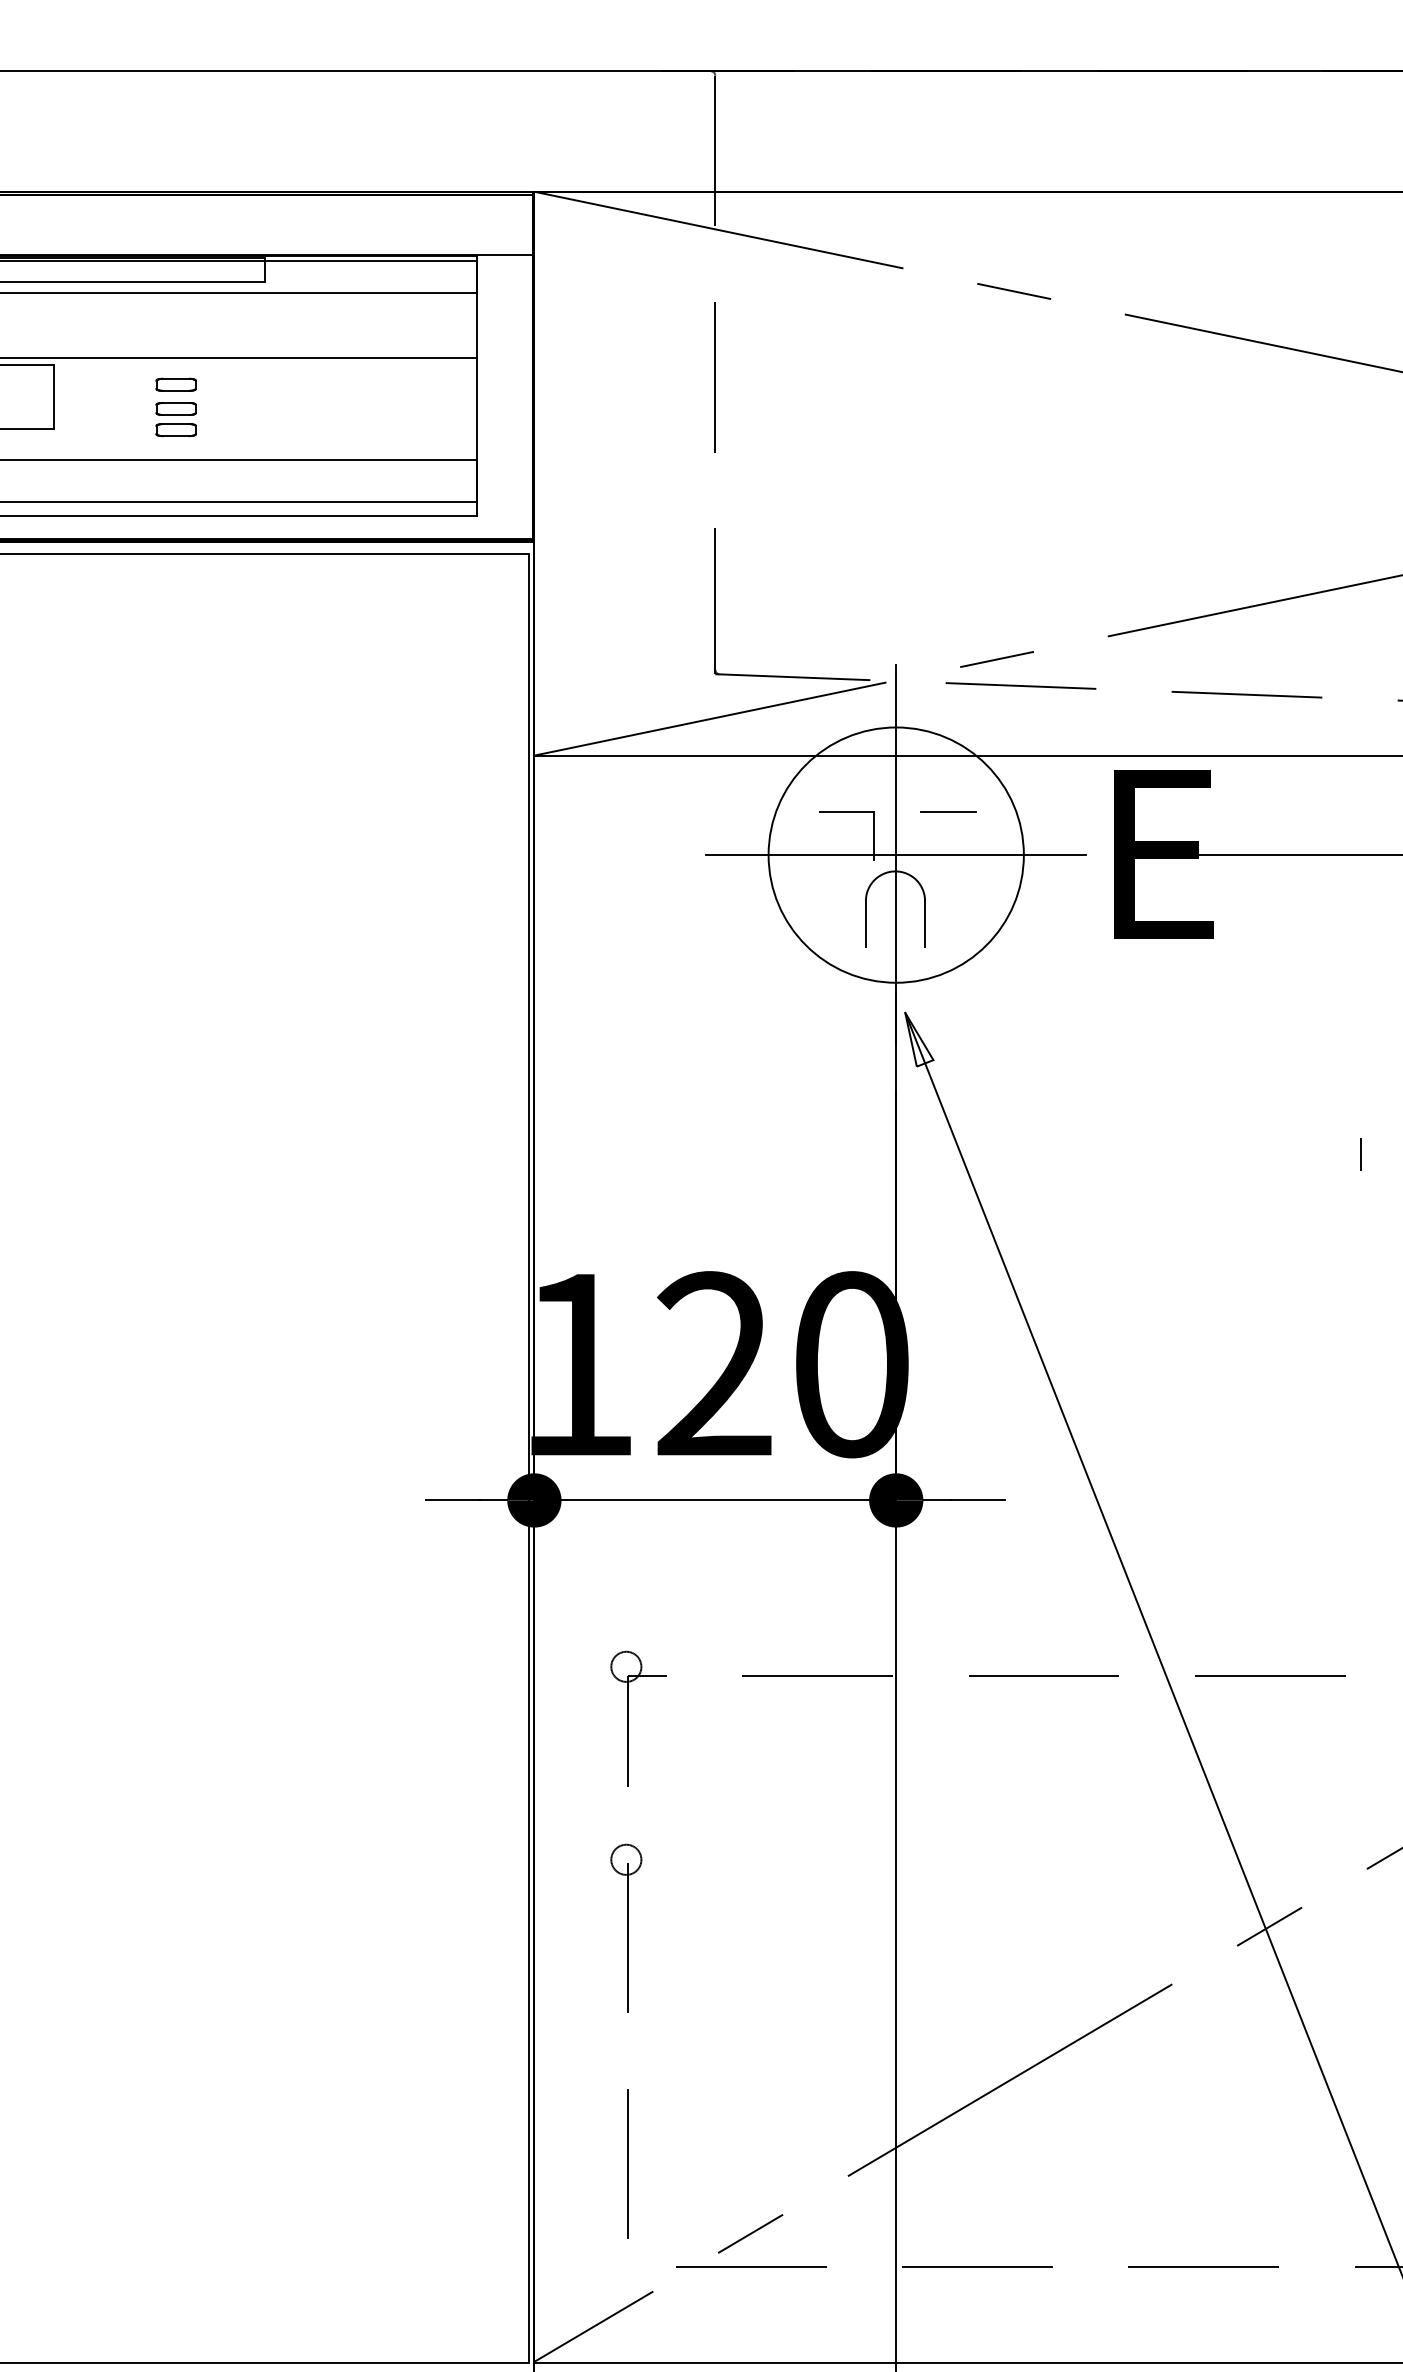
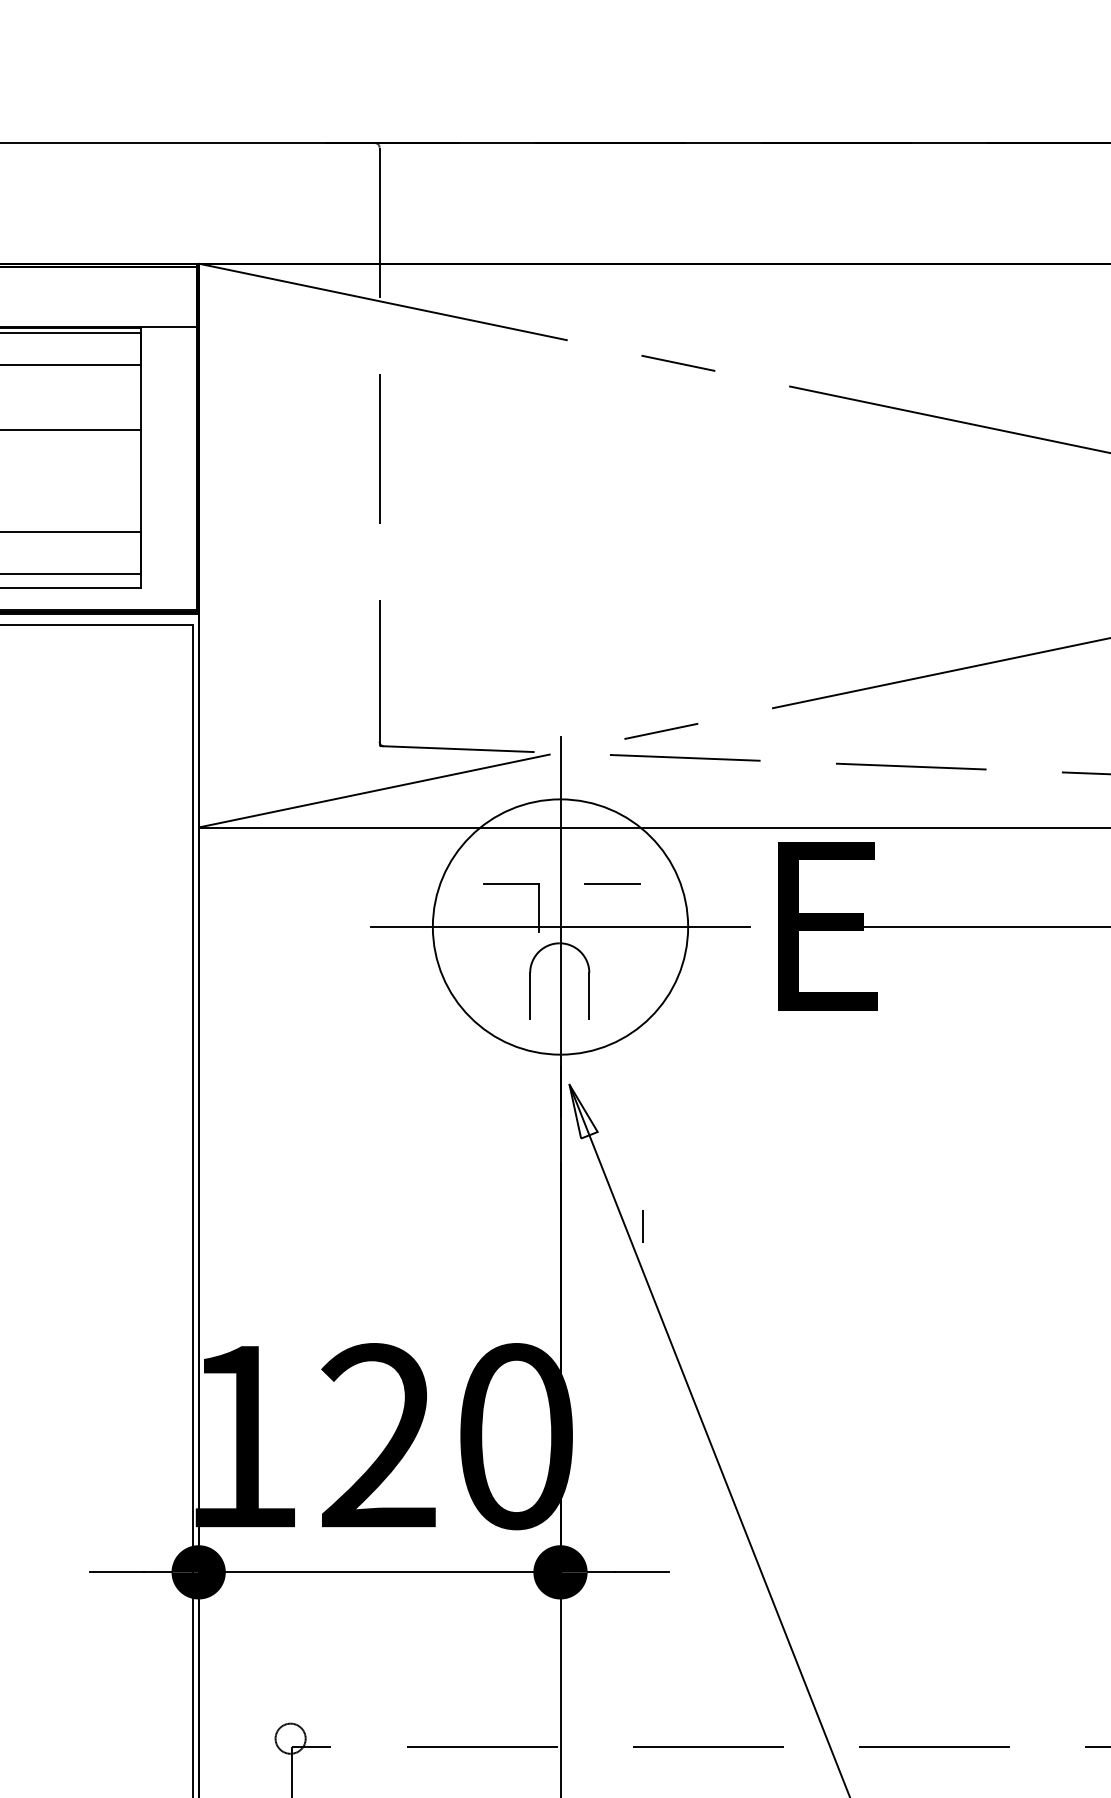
line: (1360, 1154) -> (642, 1226), moved

